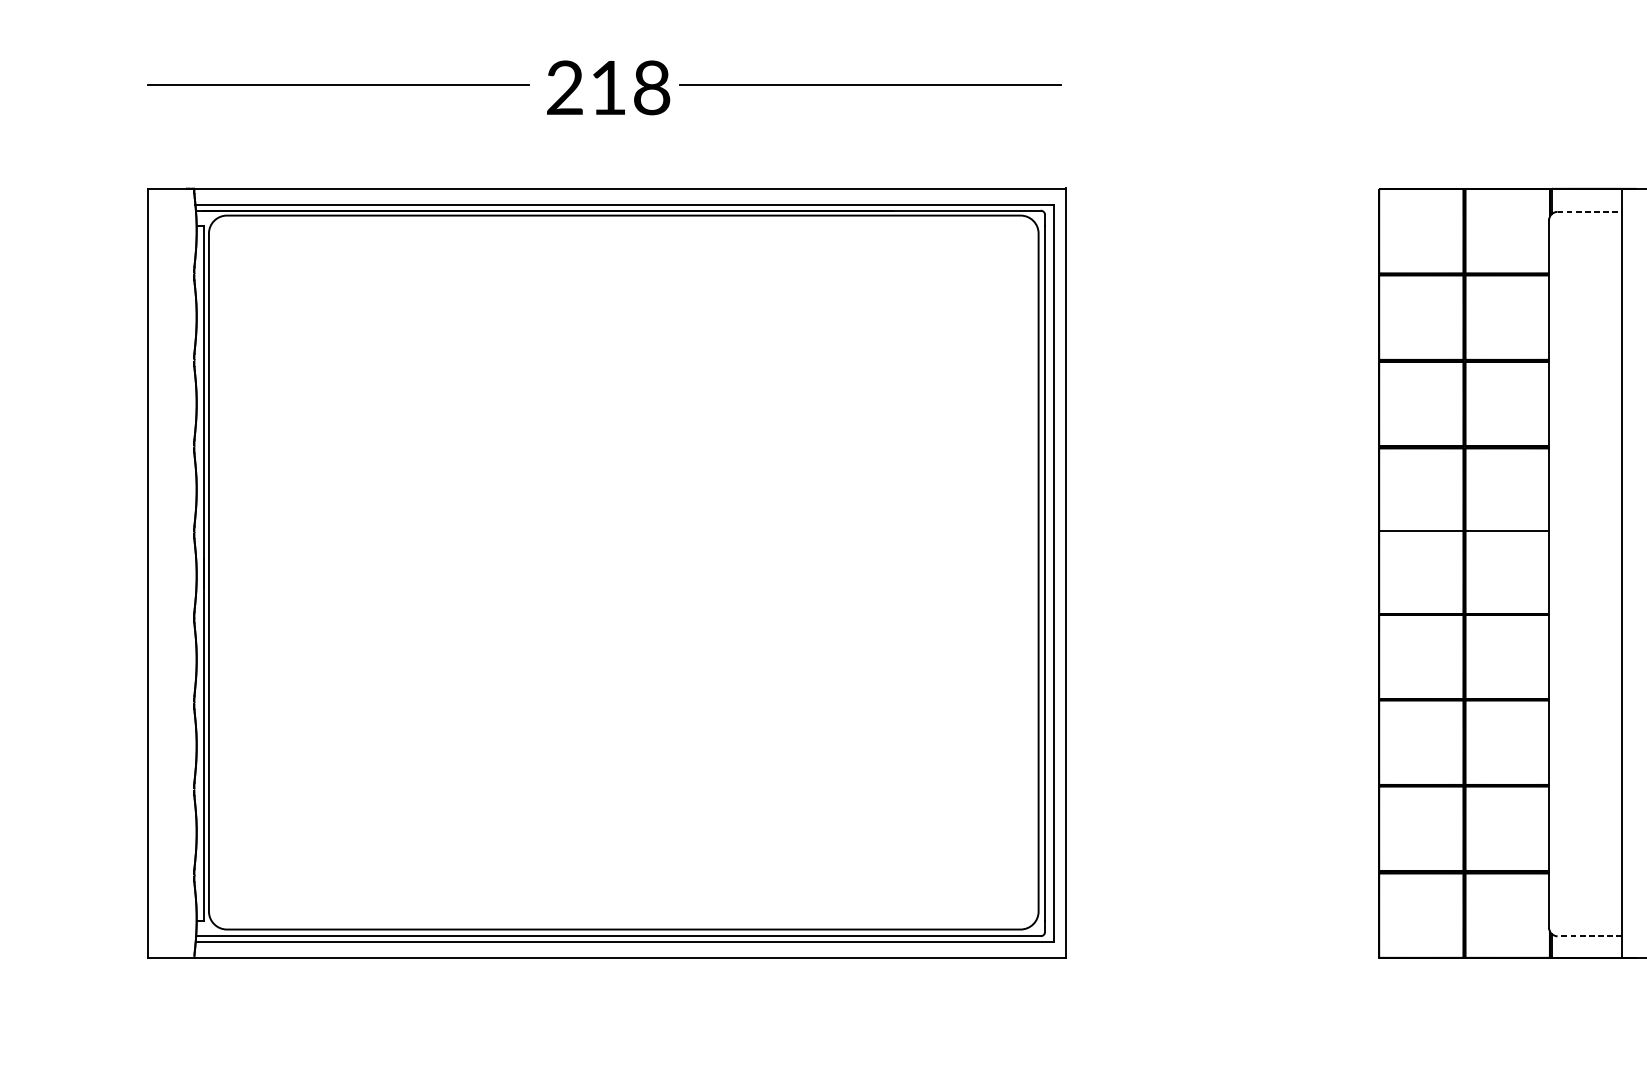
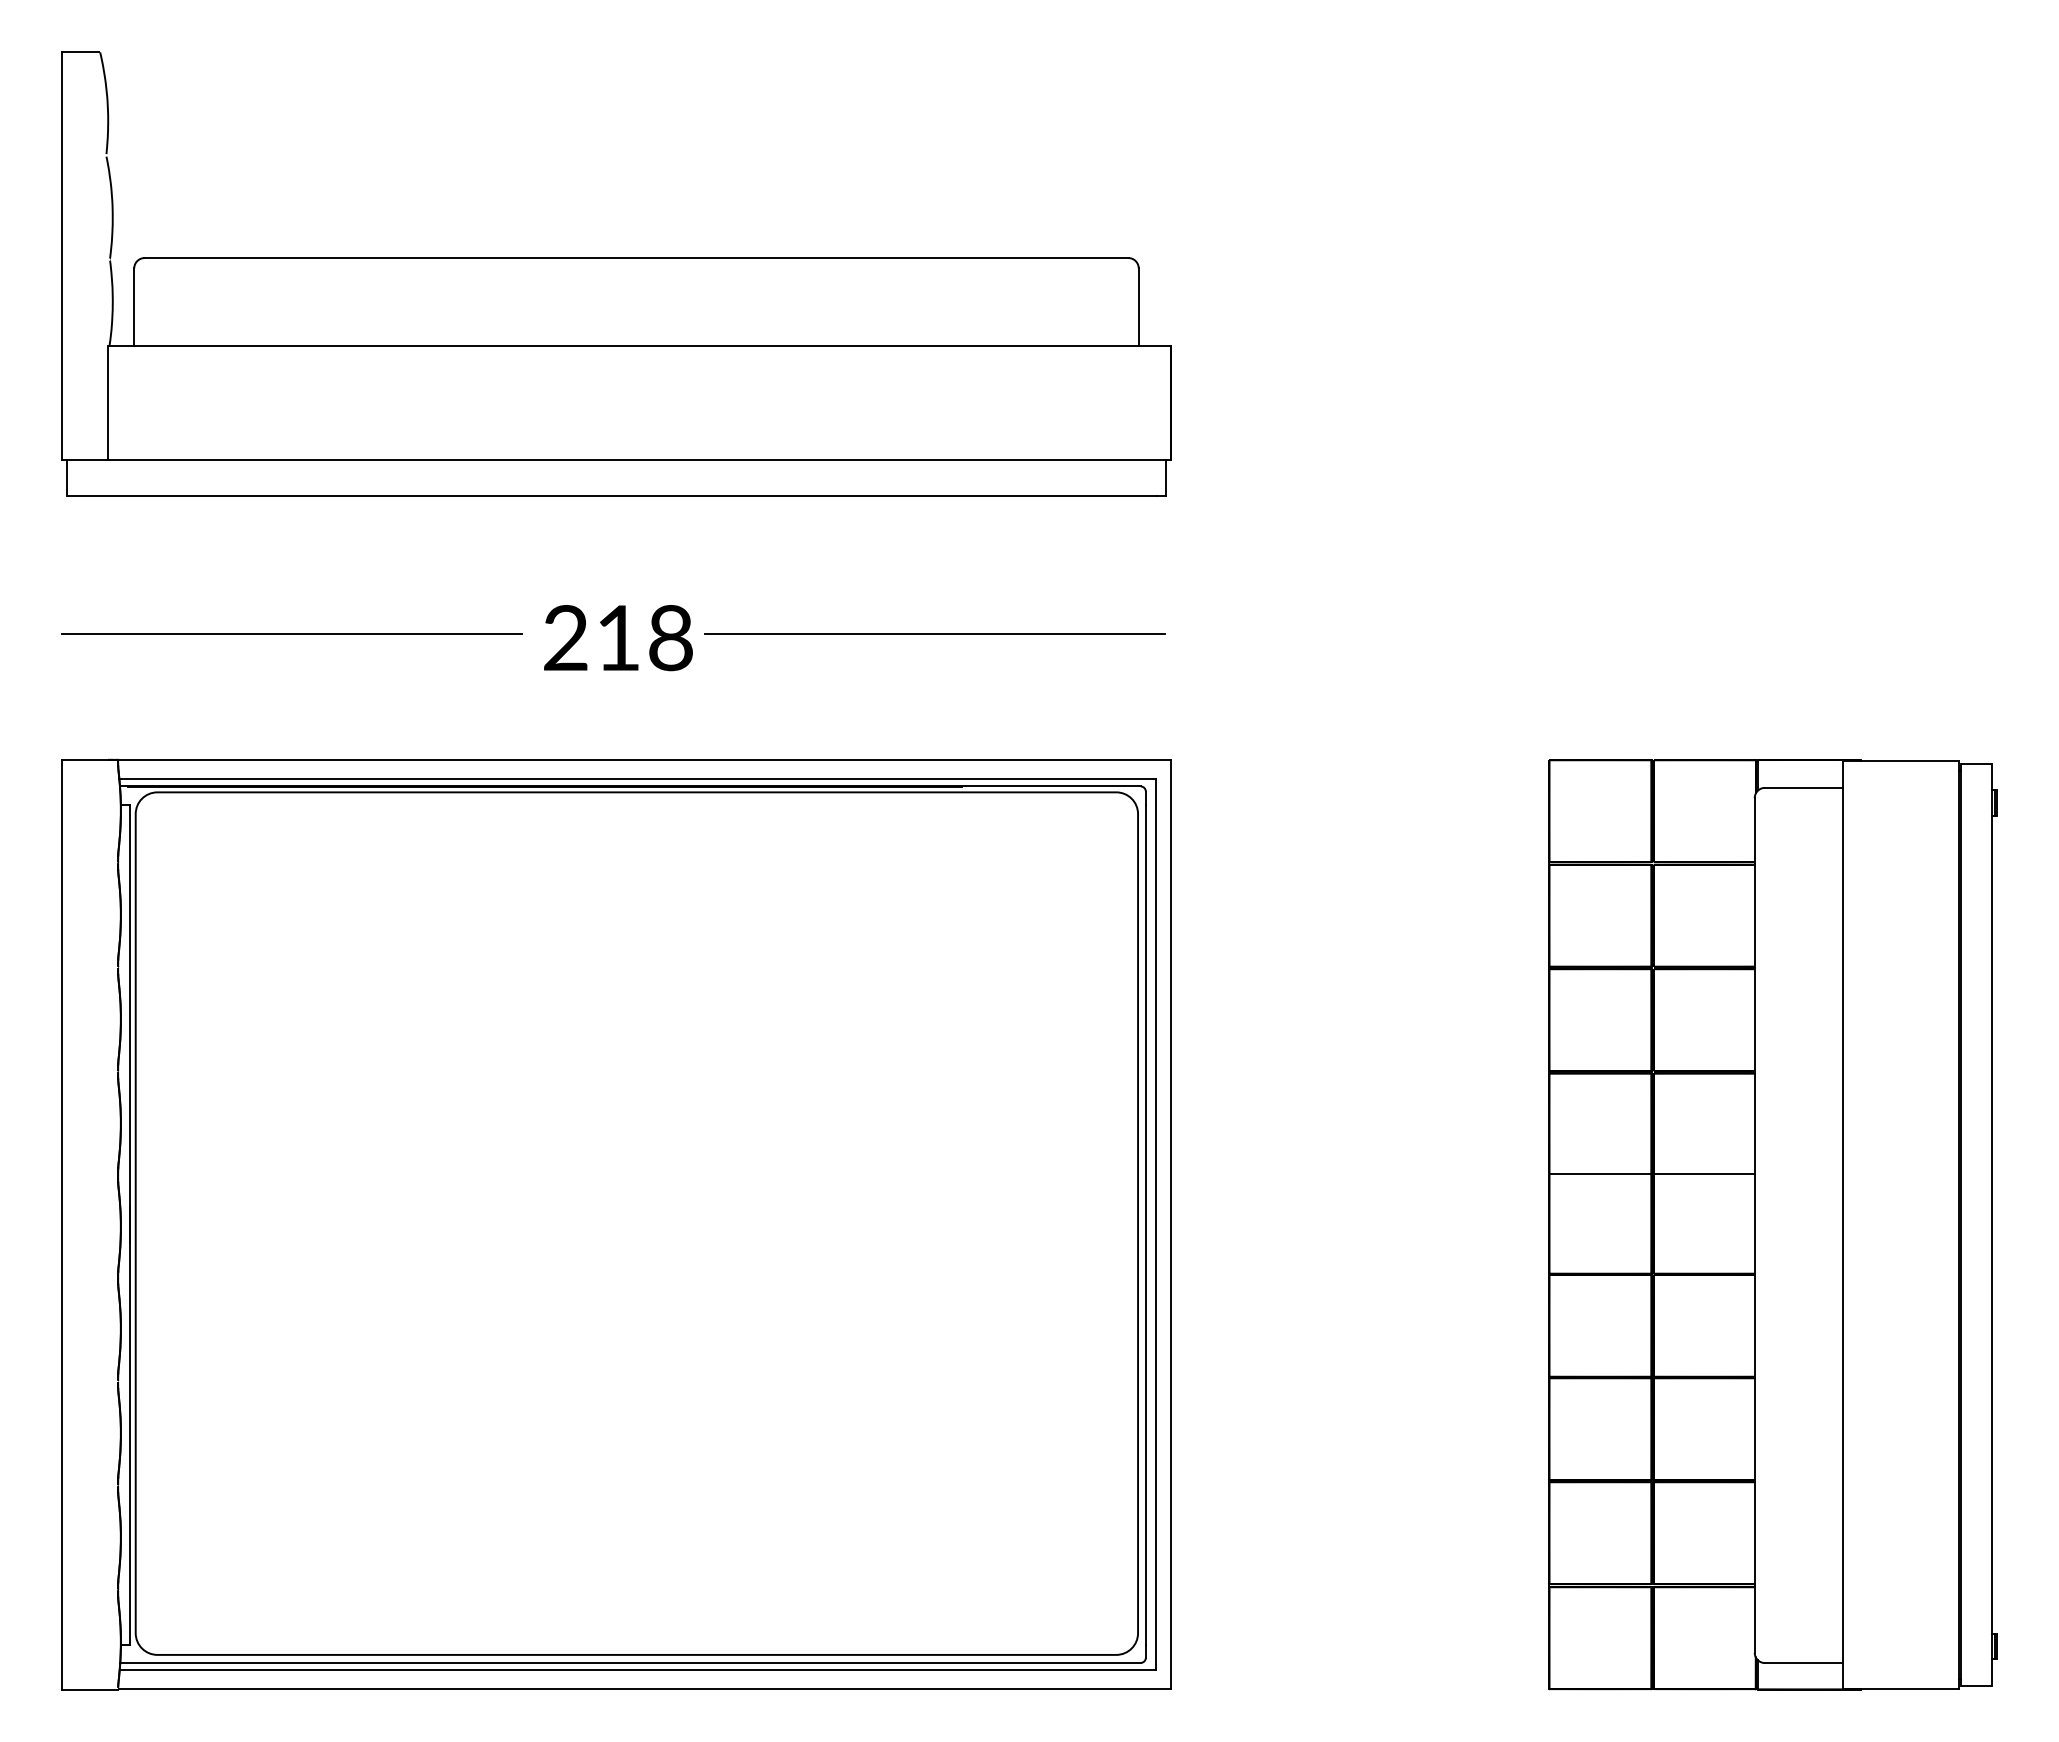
line: (1589, 211) -> (1803, 787), dashed -> solid
line: (1589, 936) -> (1803, 1663), dashed -> solid

